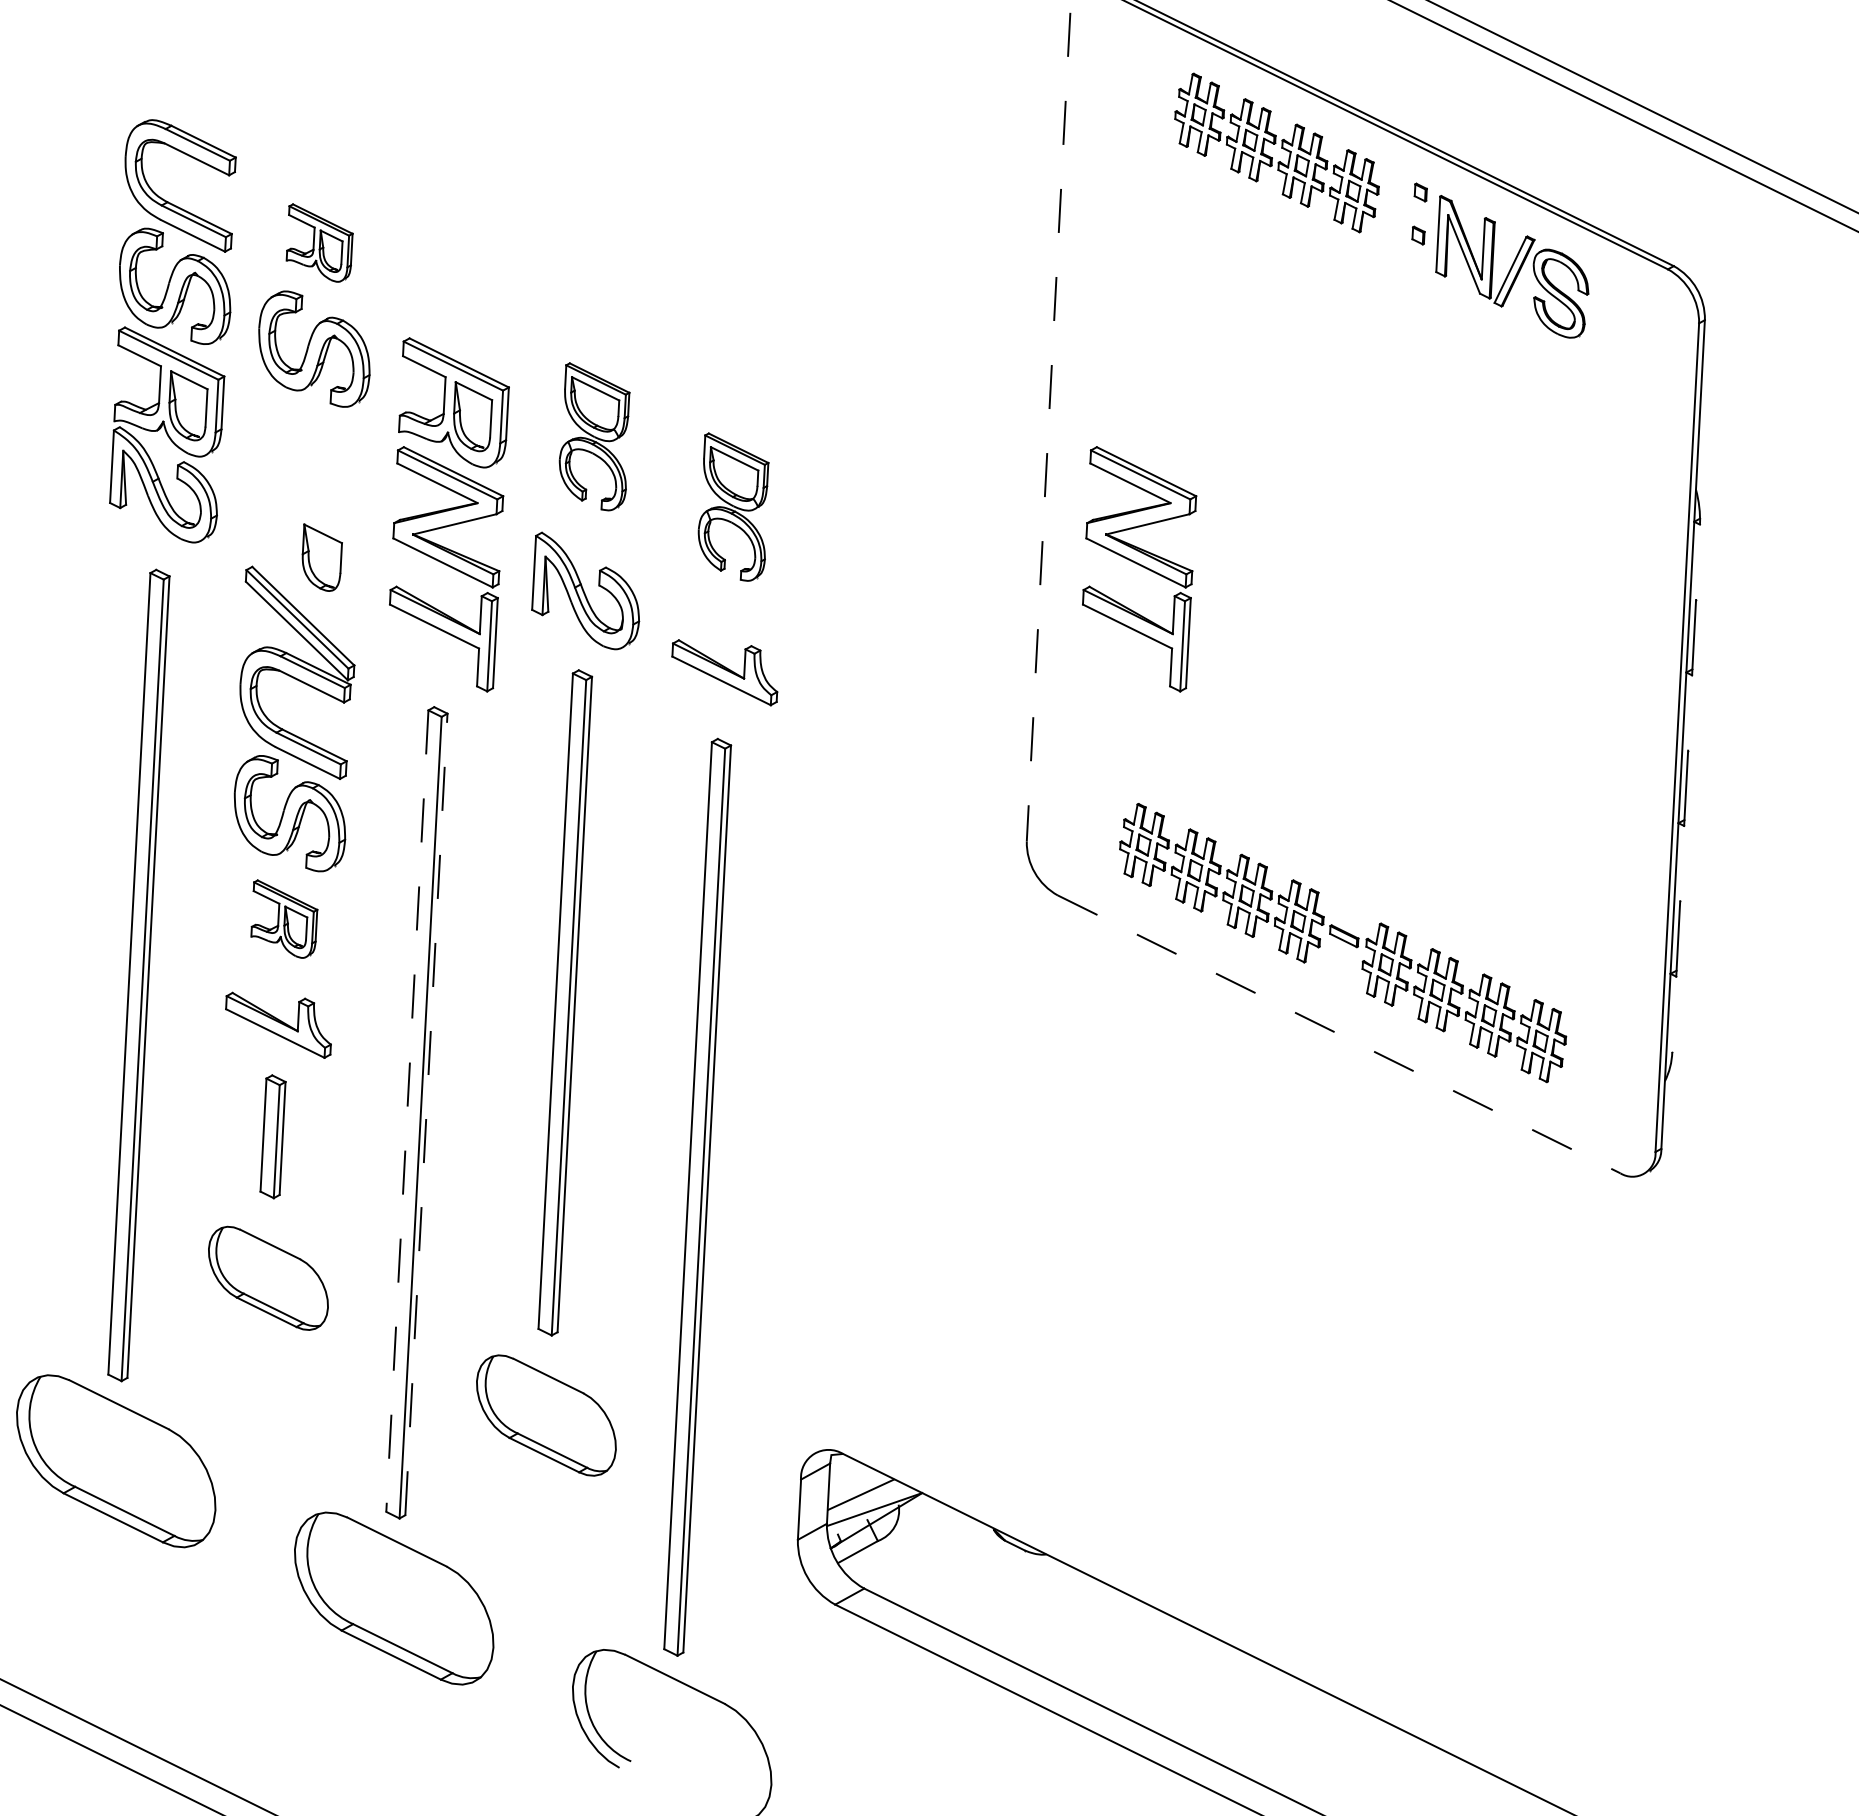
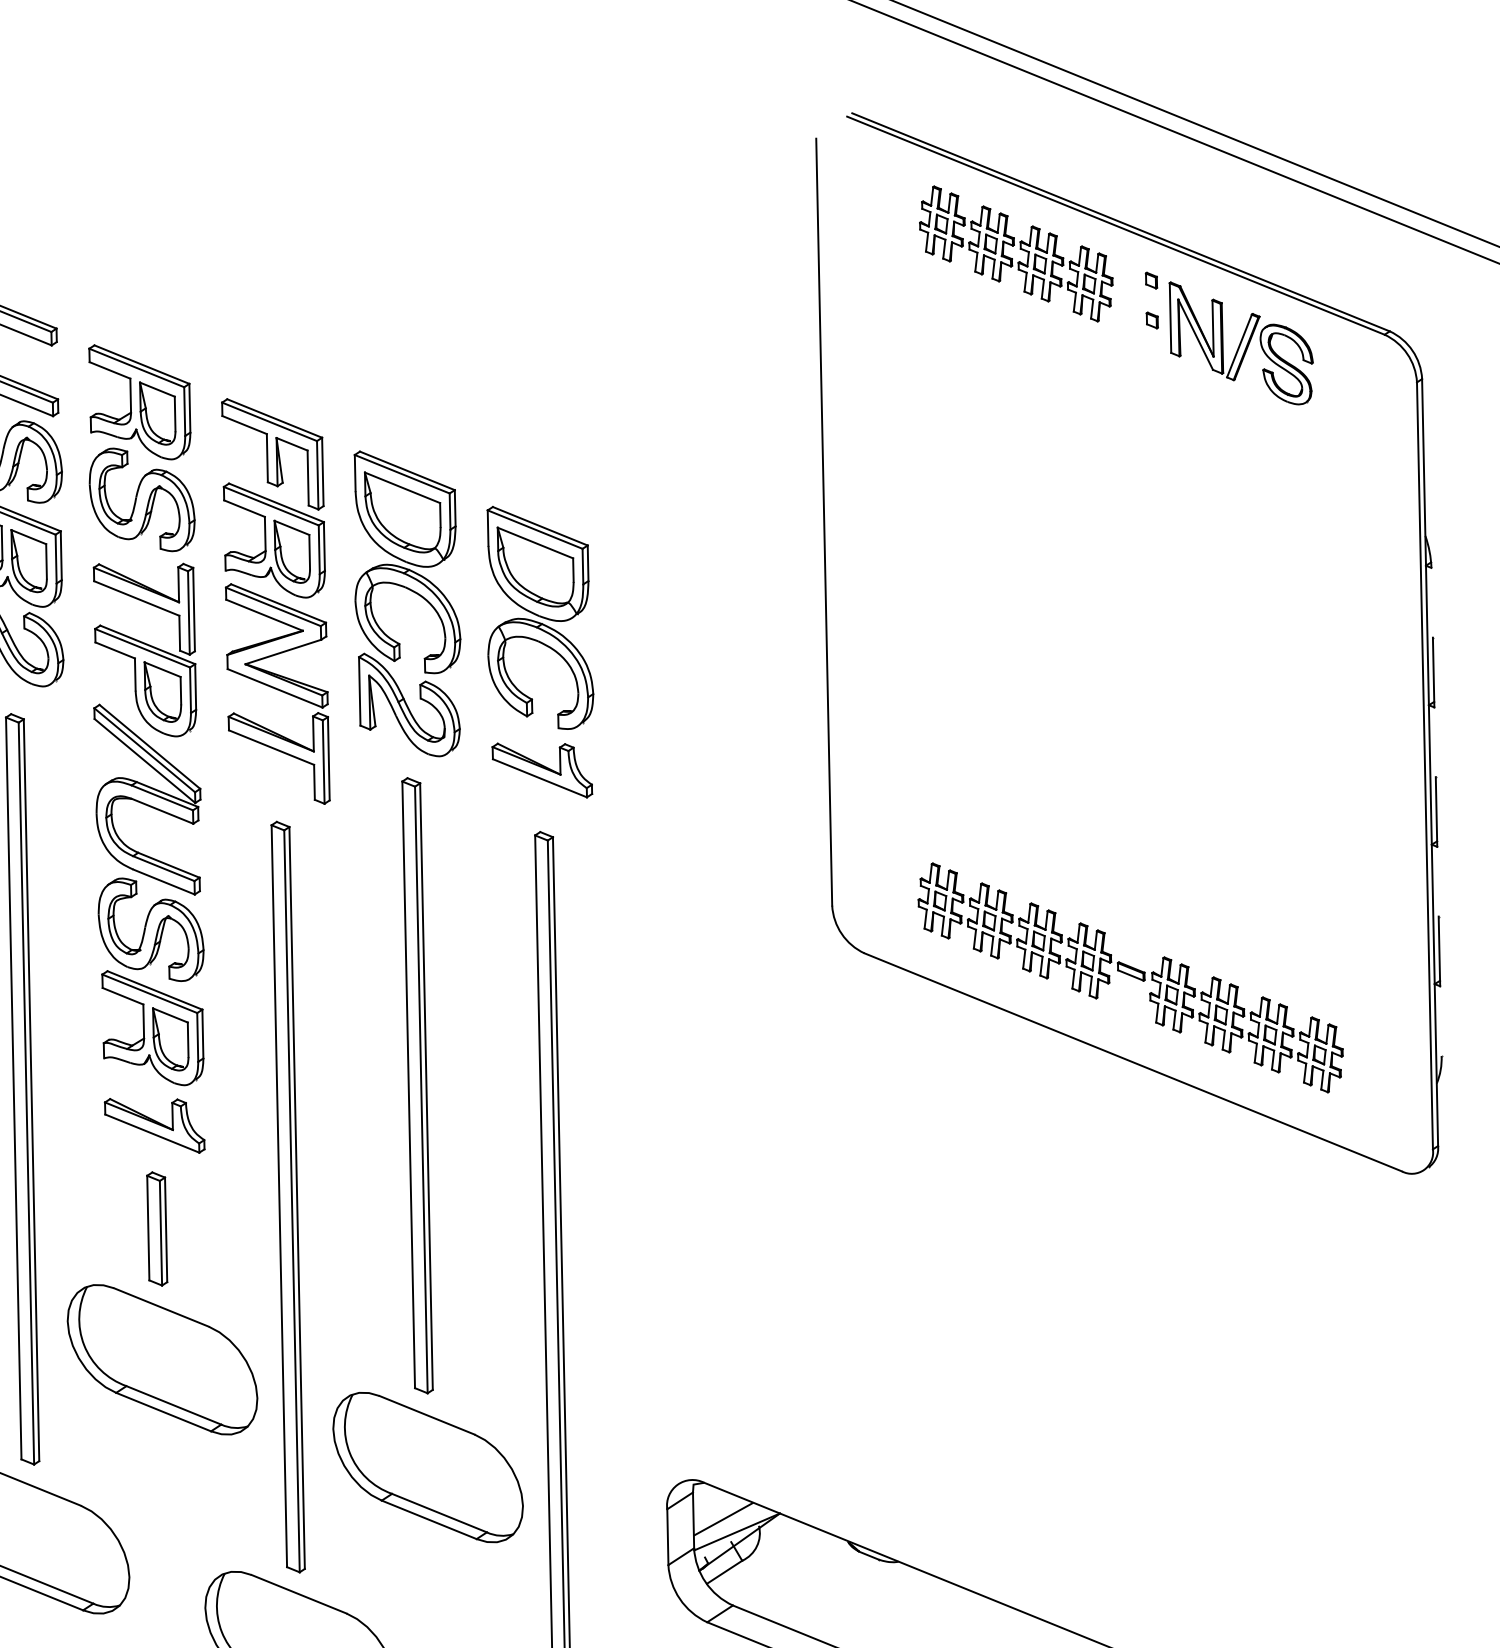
part: (319, 242) -> (139, 401), size x1.67
part: (460, 310) -> (274, 454), added
line: (1048, 427) -> (824, 522), dashed -> solid
part: (594, 436) -> (406, 561), size x1.67
part: (733, 506) -> (539, 616), size x1.67
part: (308, 510) -> (147, 649), added
part: (1139, 569) -> (917, 647), removed
part: (284, 918) -> (153, 1026), size x1.67
line: (1339, 1034) -> (1133, 1062), dashed -> solid
line: (407, 1111) -> (279, 1196), dashed -> solid
line: (426, 1113) -> (297, 1197), dashed -> solid
part: (268, 1278) -> (162, 1359), size x1.67
part: (546, 1415) -> (428, 1467), size x1.43

